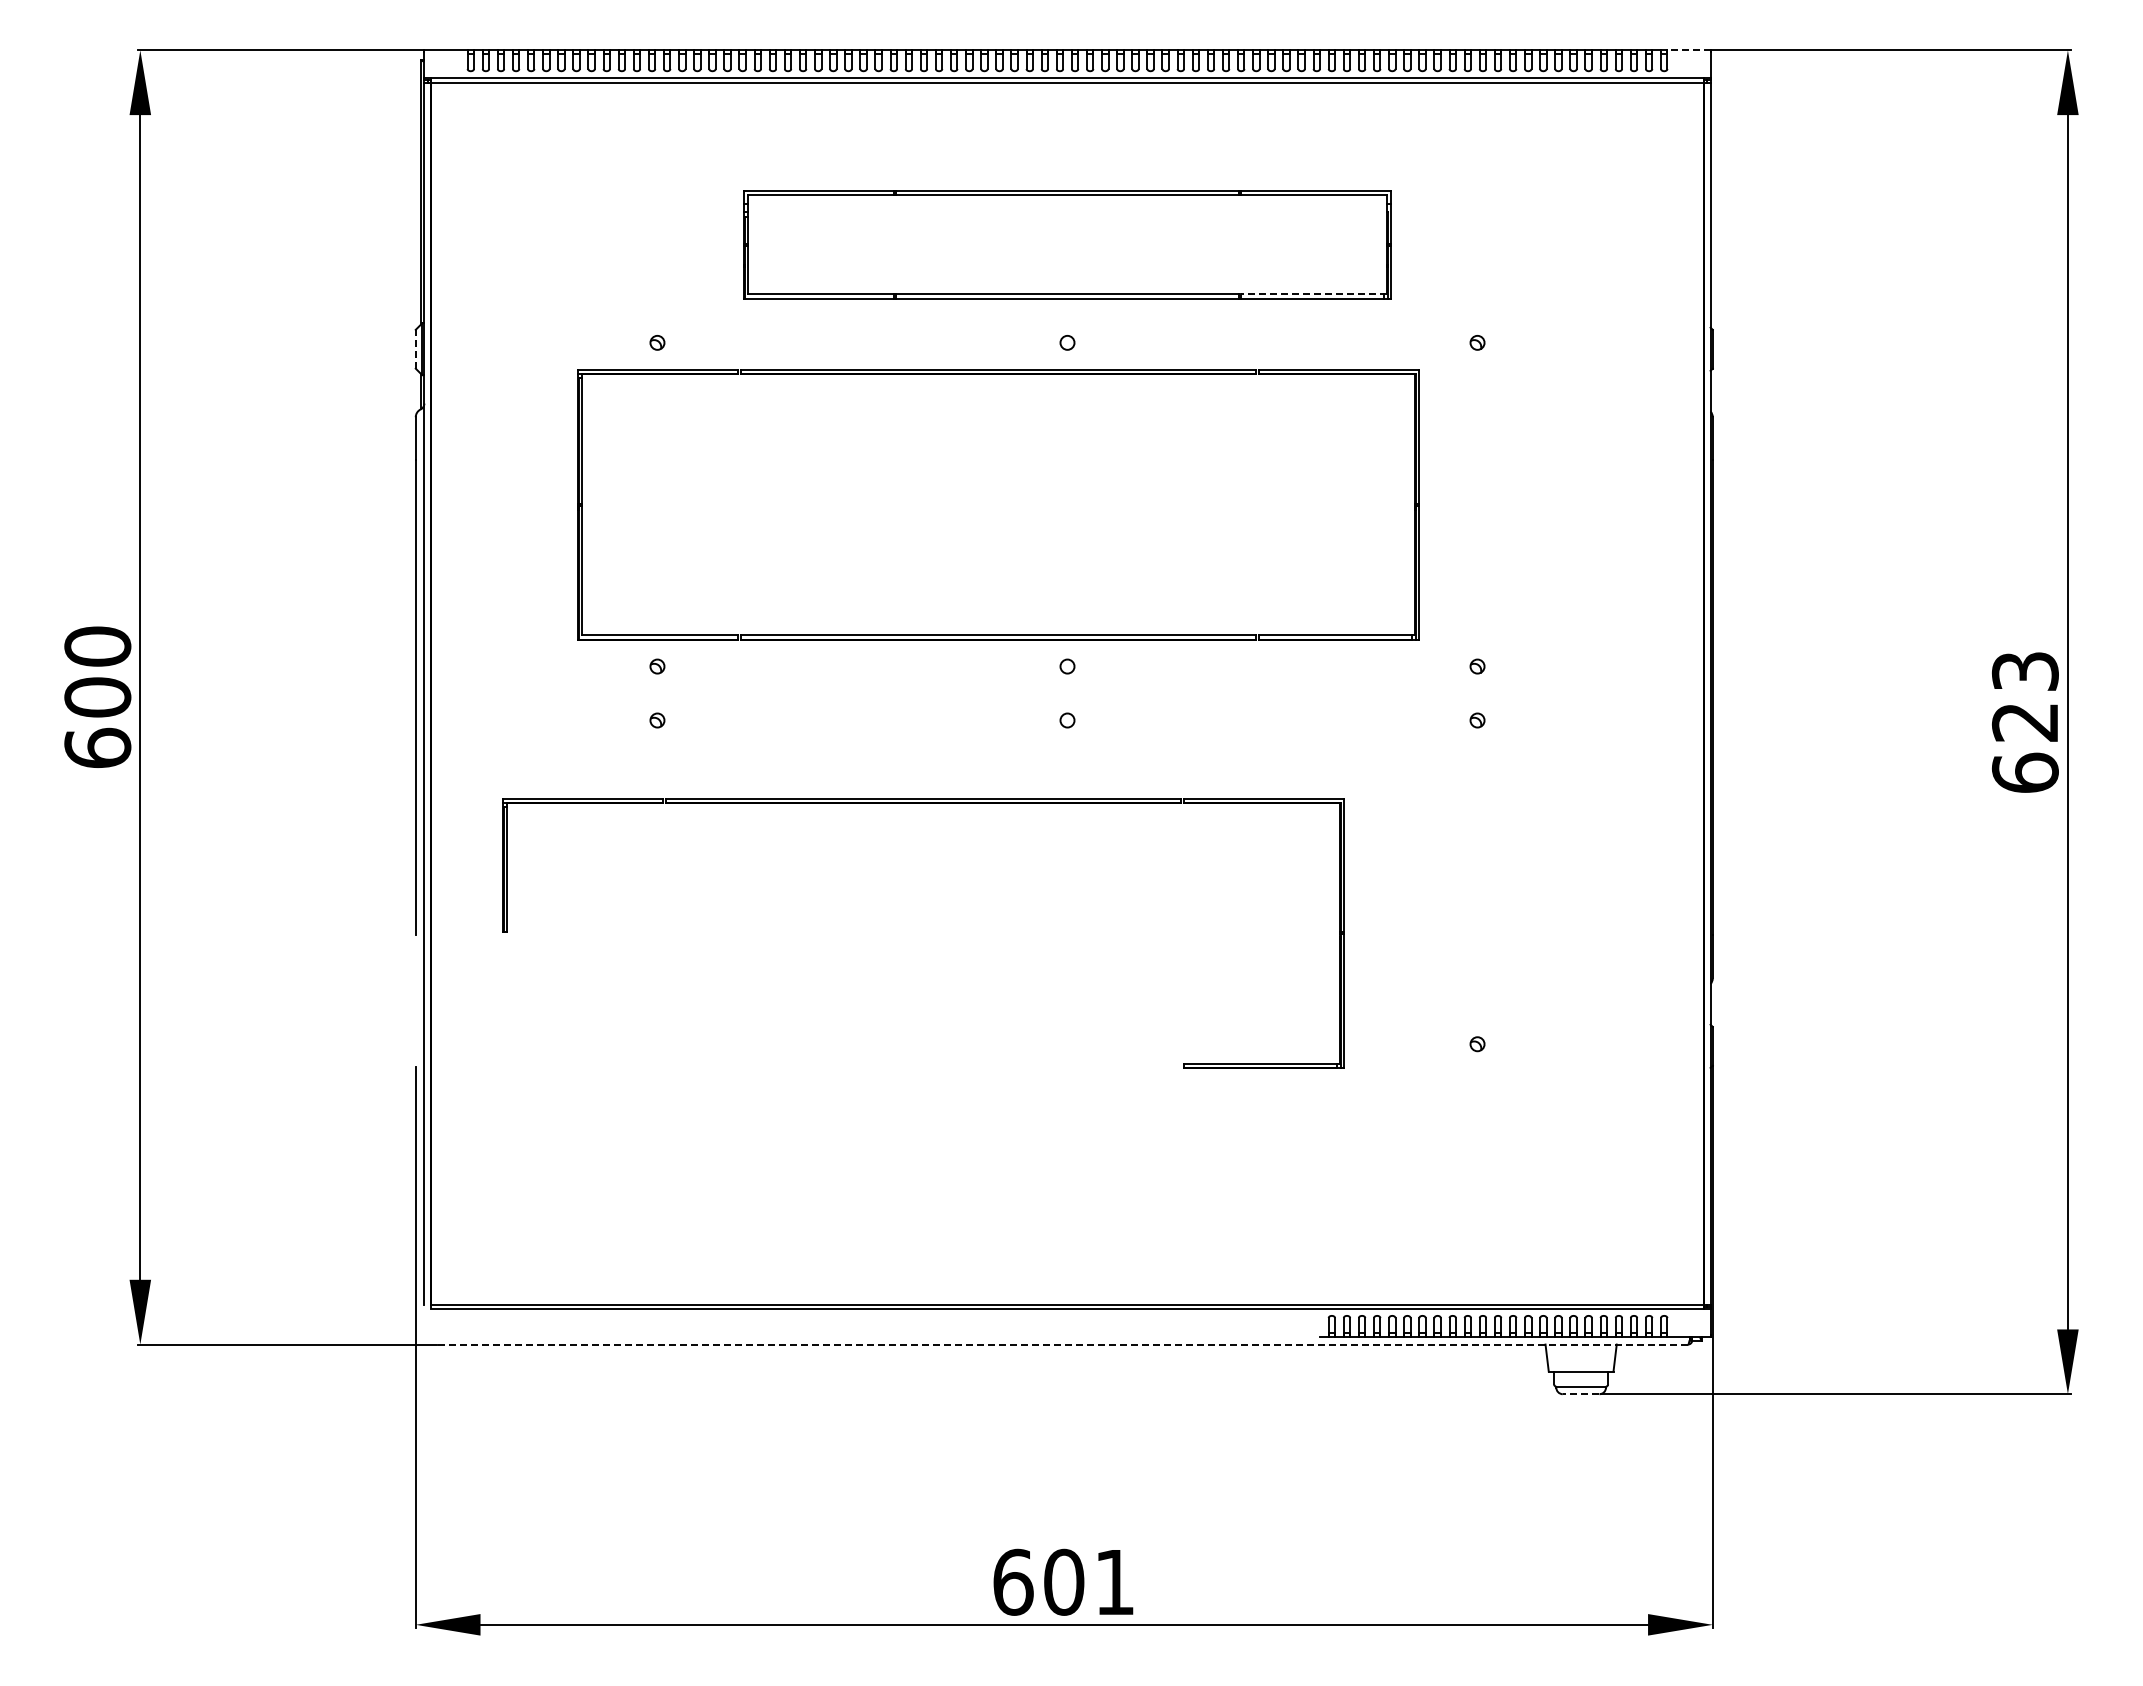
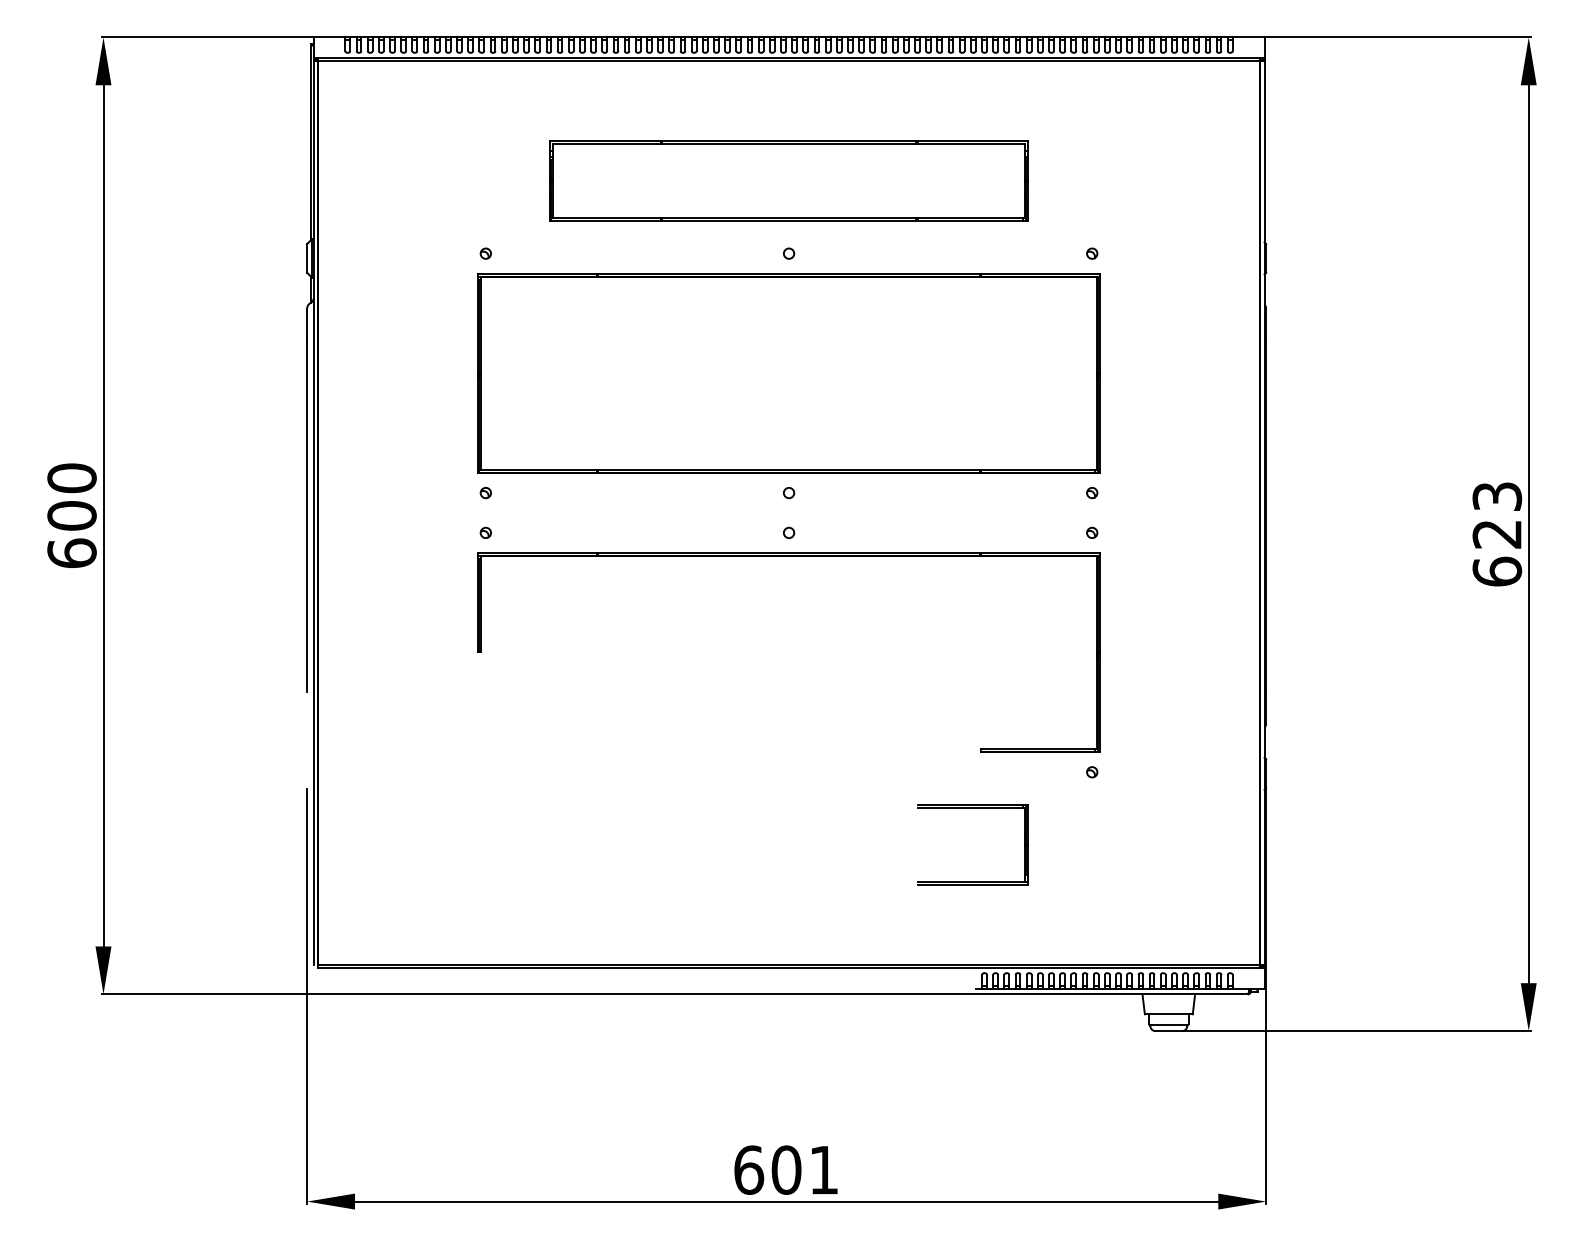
line: (1689, 50) -> (1248, 37), dashed -> solid
line: (1314, 294) -> (971, 217), dashed -> solid
line: (415, 348) -> (306, 257), dashed -> solid
part: (998, 374) -> (789, 277), moved
part: (923, 803) -> (789, 556), moved
part: (1315, 1093) -> (972, 808), added
line: (1063, 1344) -> (786, 994), dashed -> solid
line: (1580, 1394) -> (1168, 1031), dashed -> solid

